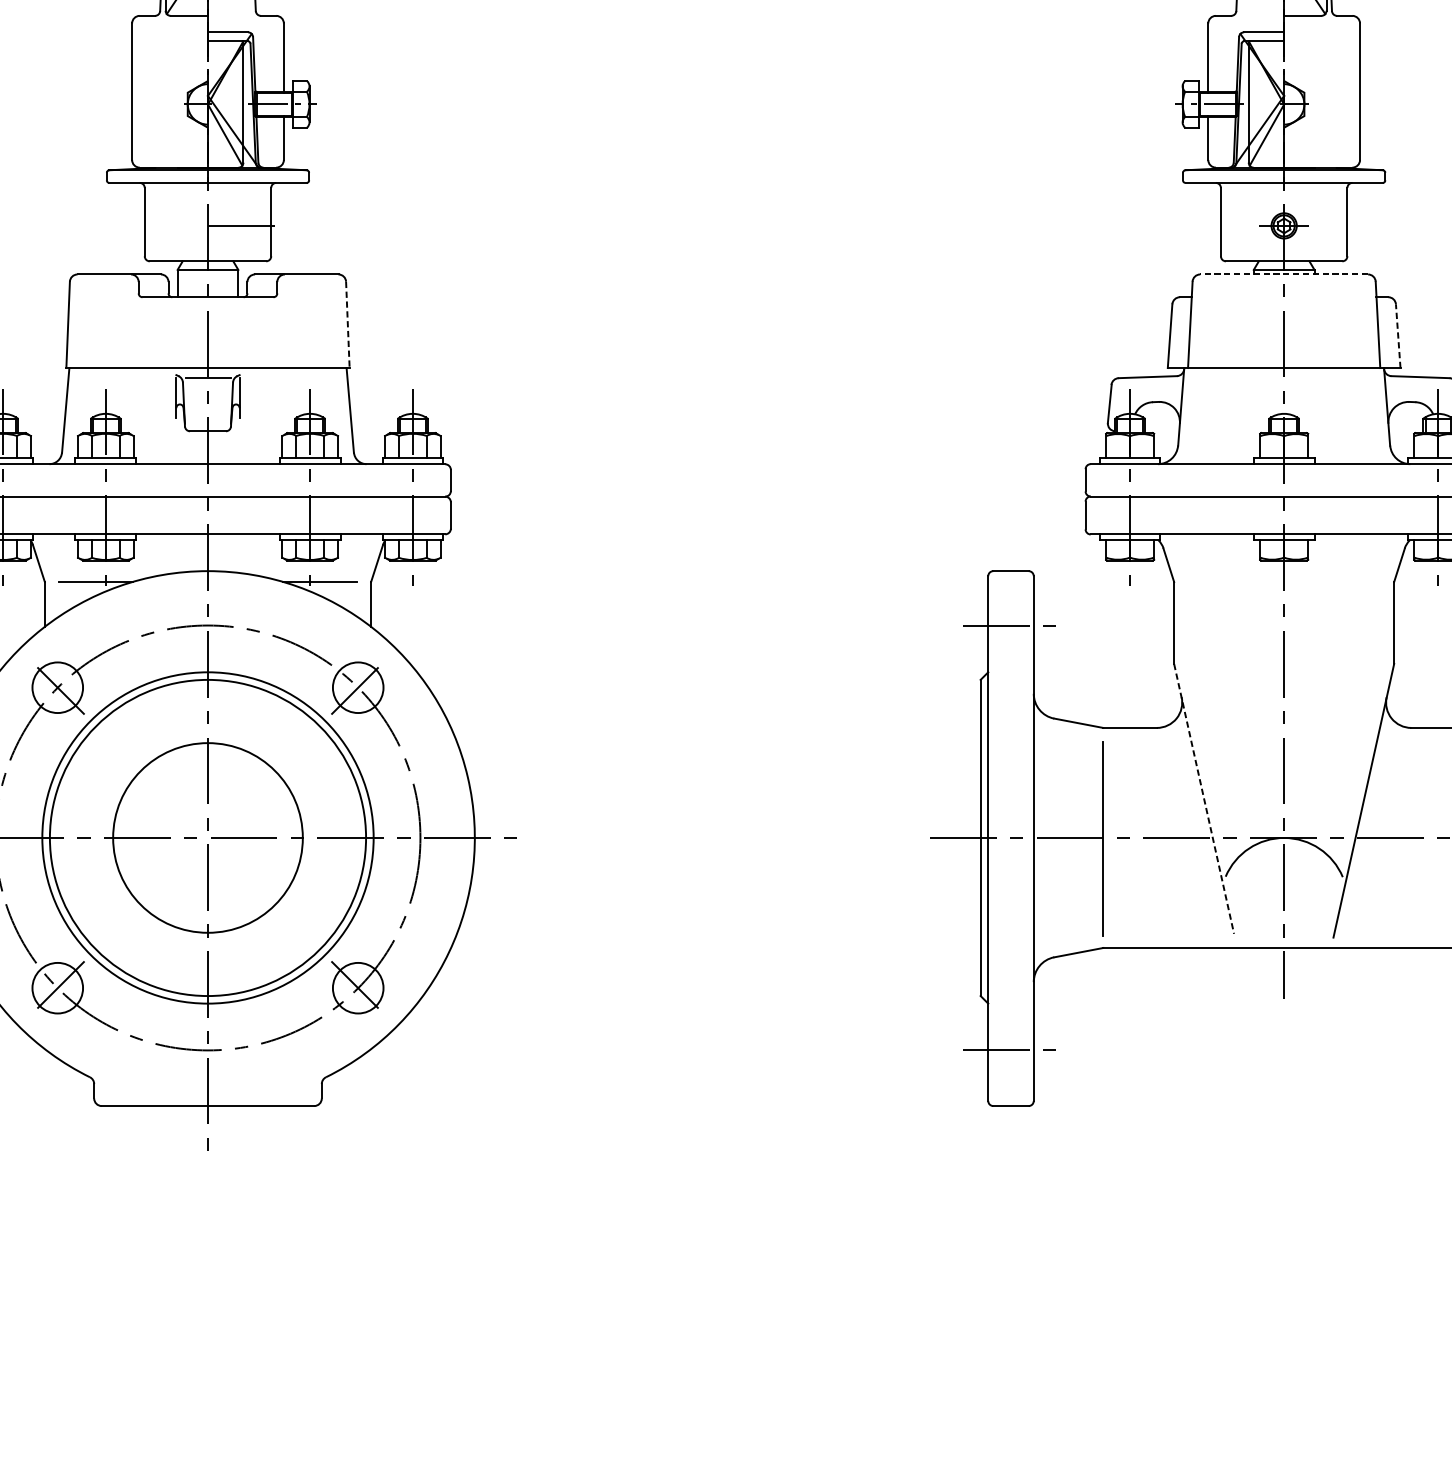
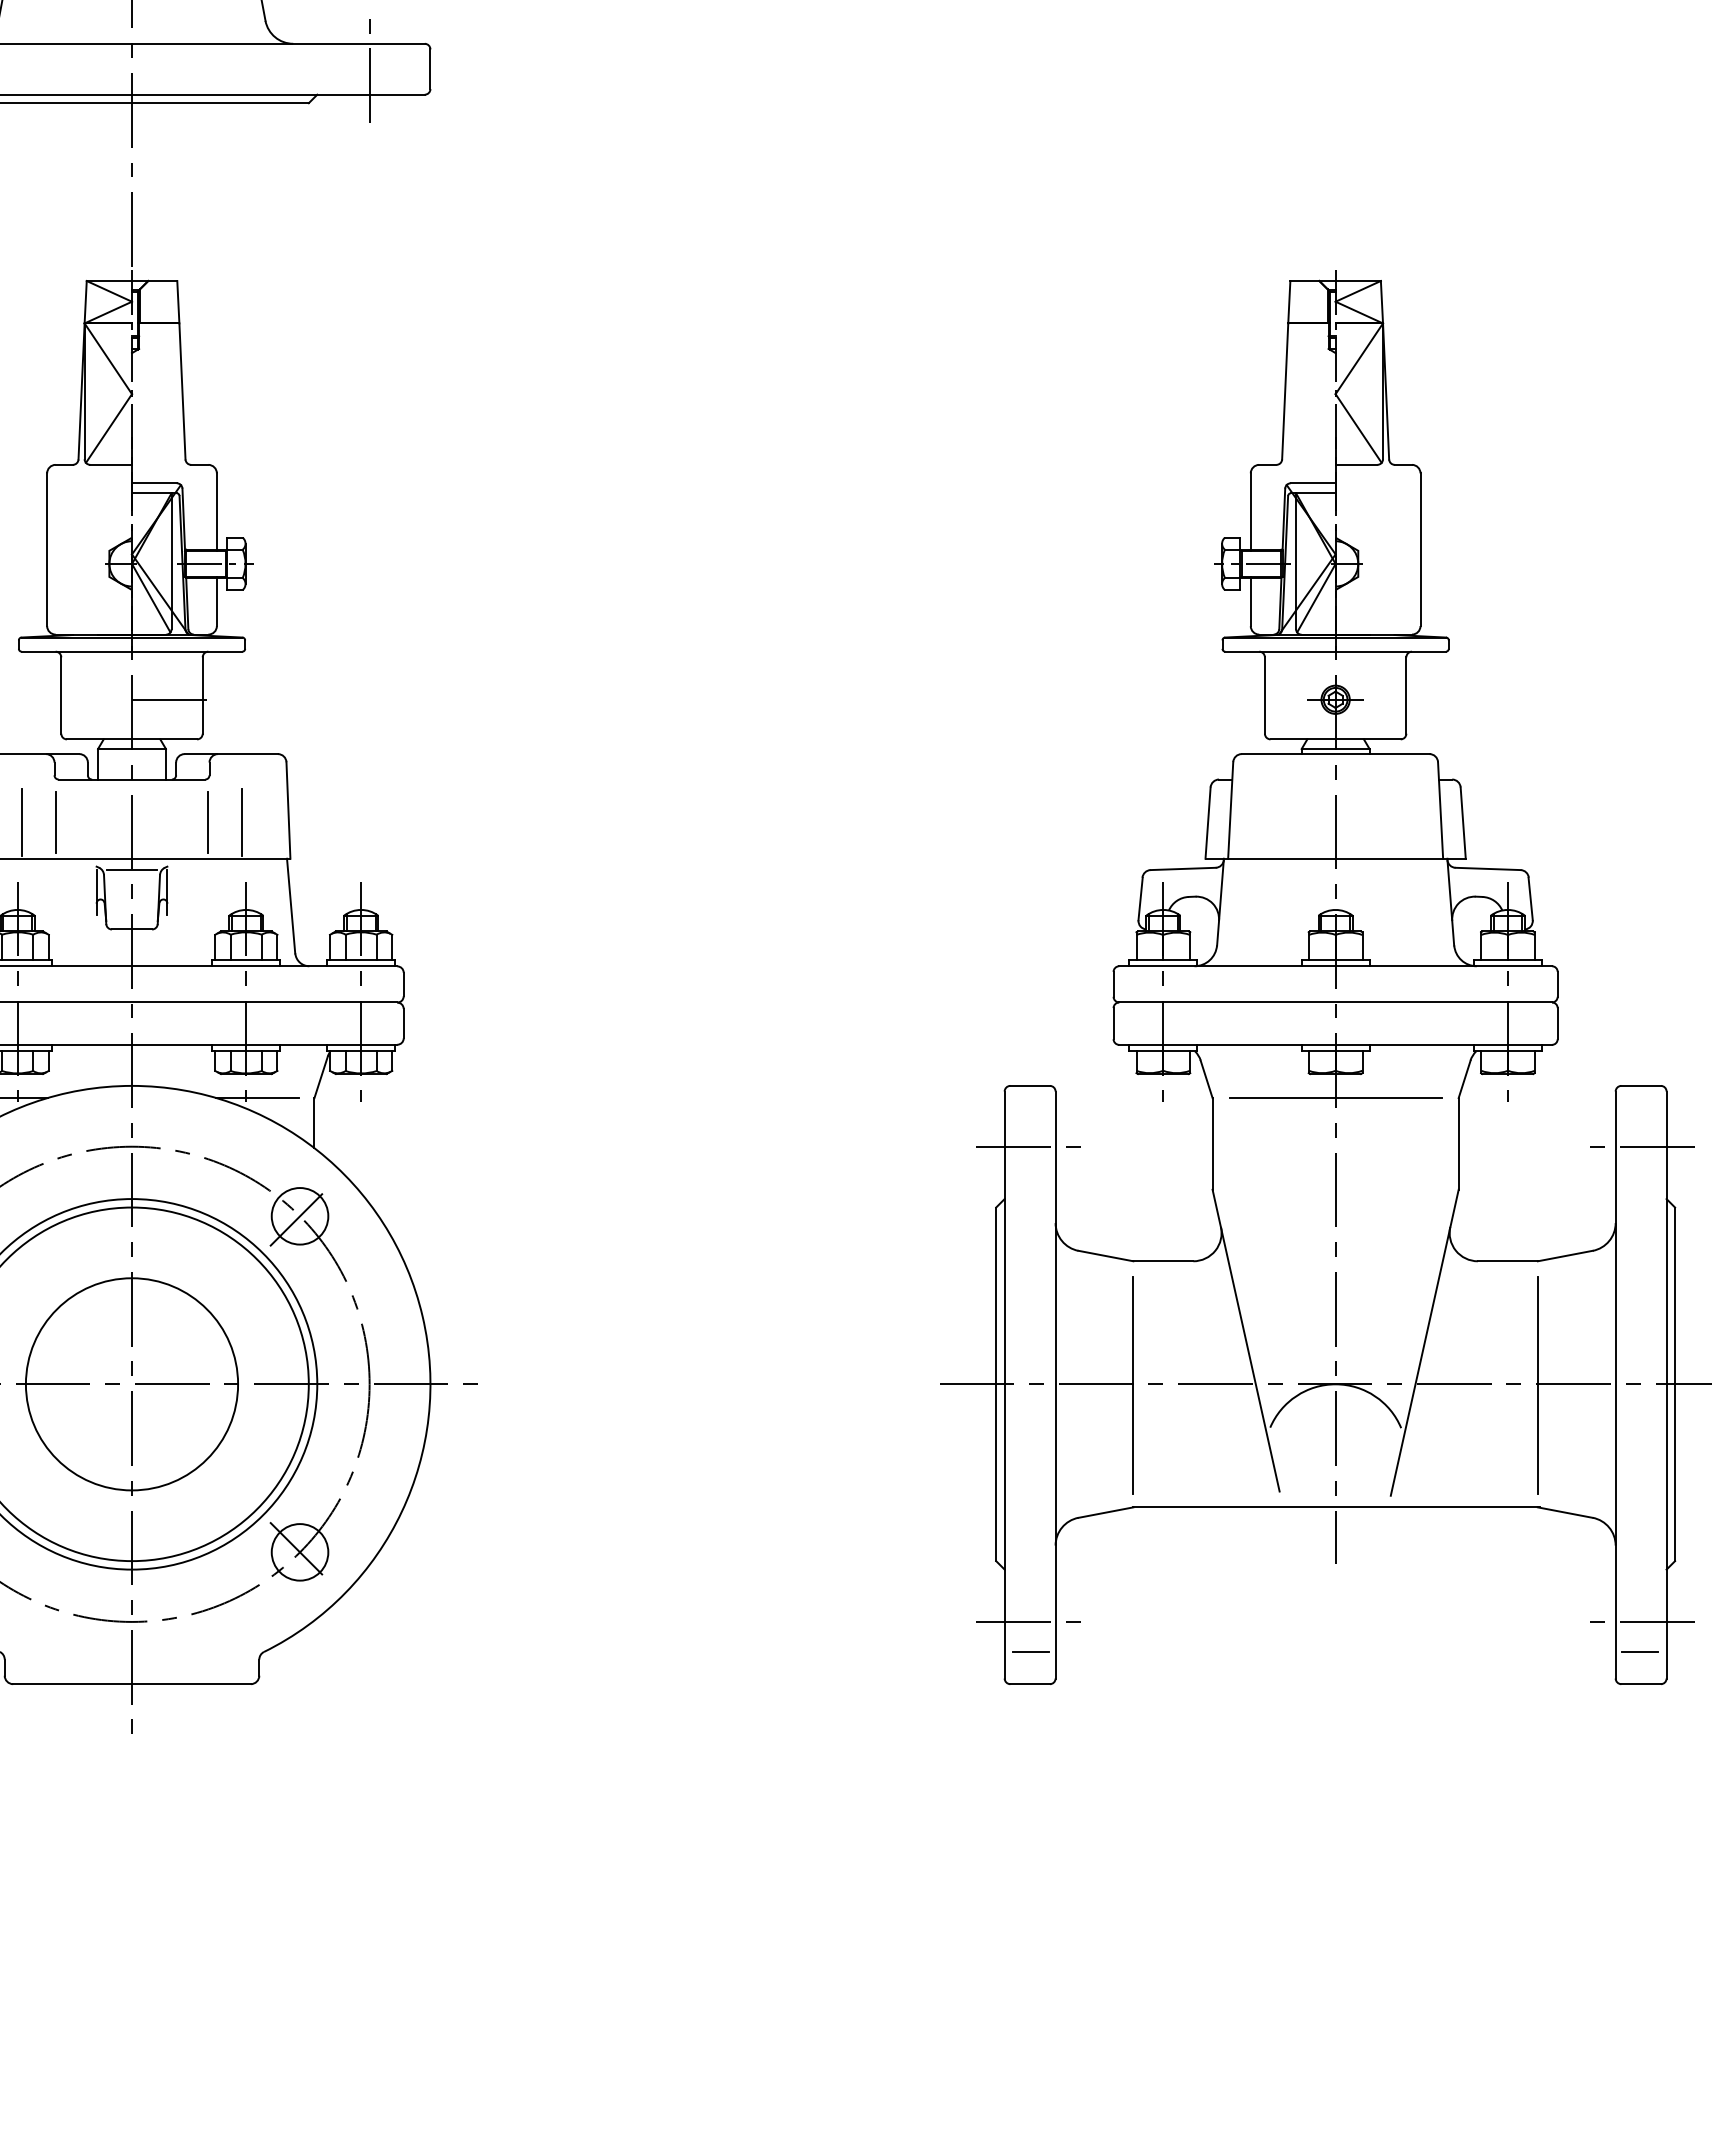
line: (1284, 274) -> (1335, 754), dashed -> solid
line: (347, 325) -> (288, 811), dashed -> solid
line: (109, 335) -> (21, 822), added
line: (140, 335) -> (56, 822), added
line: (275, 335) -> (207, 822), added
line: (306, 335) -> (242, 822), added
line: (1398, 336) -> (1463, 823), dashed -> solid
line: (1284, 582) -> (1336, 1098), added
line: (1204, 798) -> (1246, 1340), dashed -> solid
line: (1011, 1076) -> (1030, 1651), added

